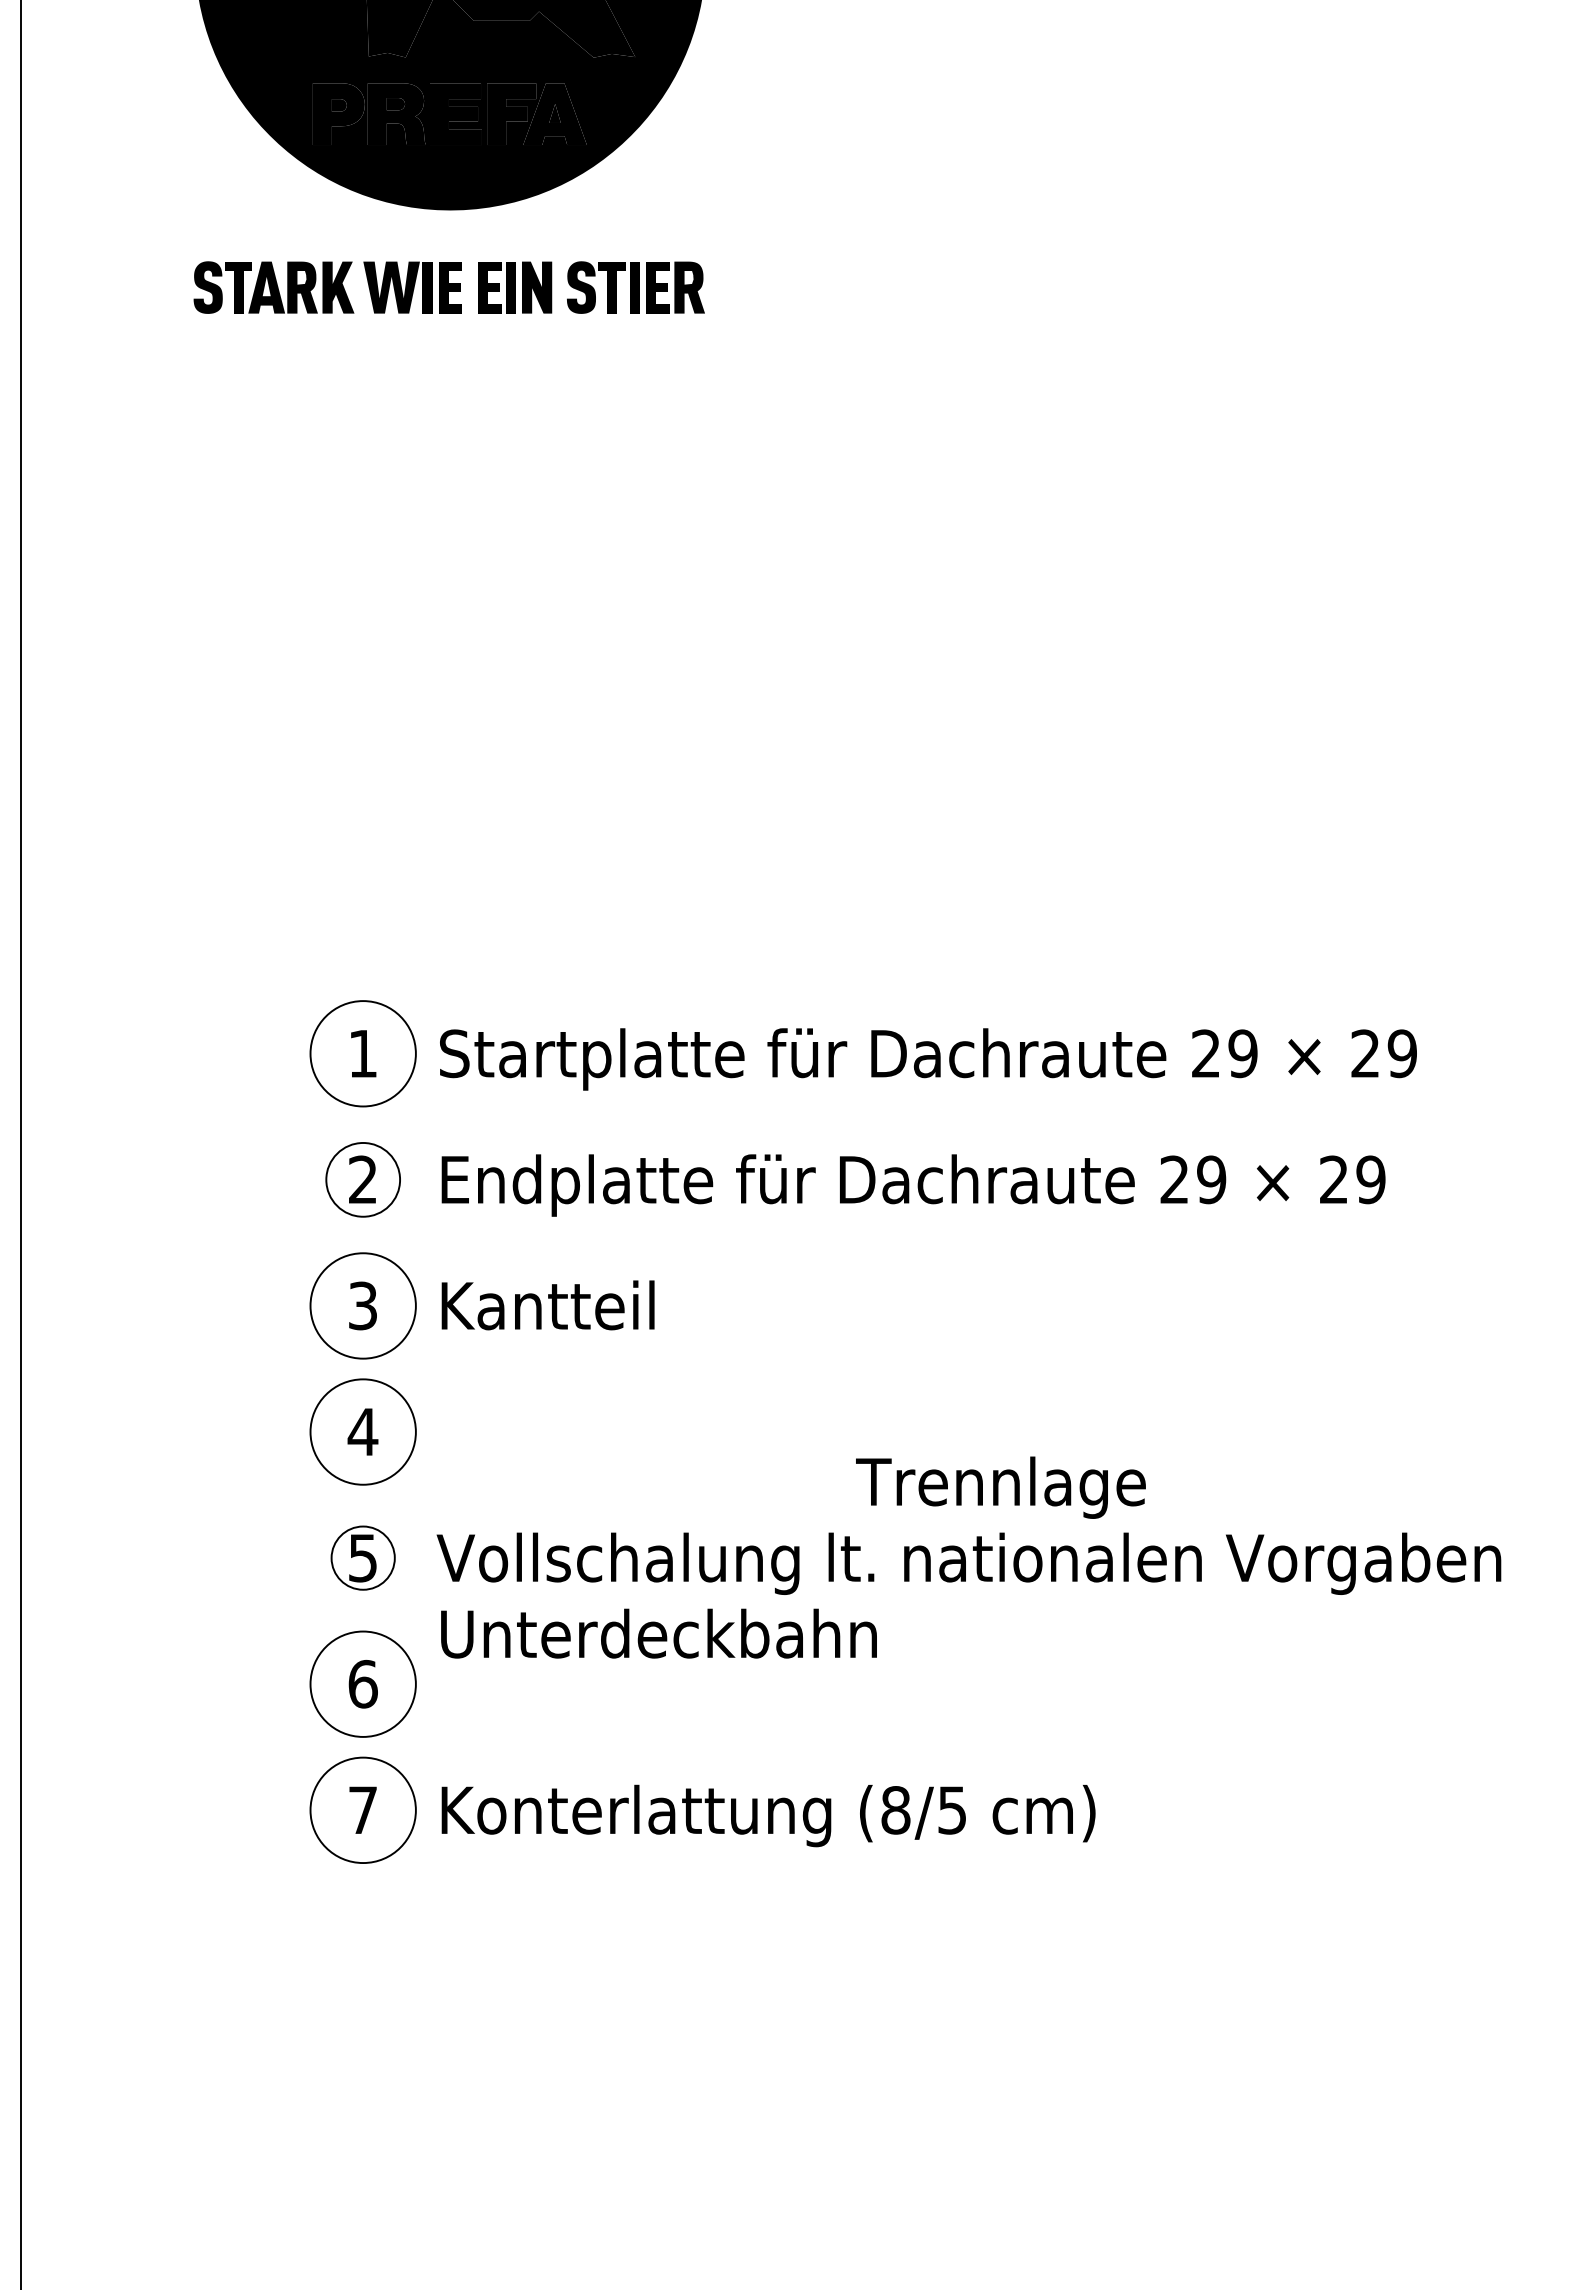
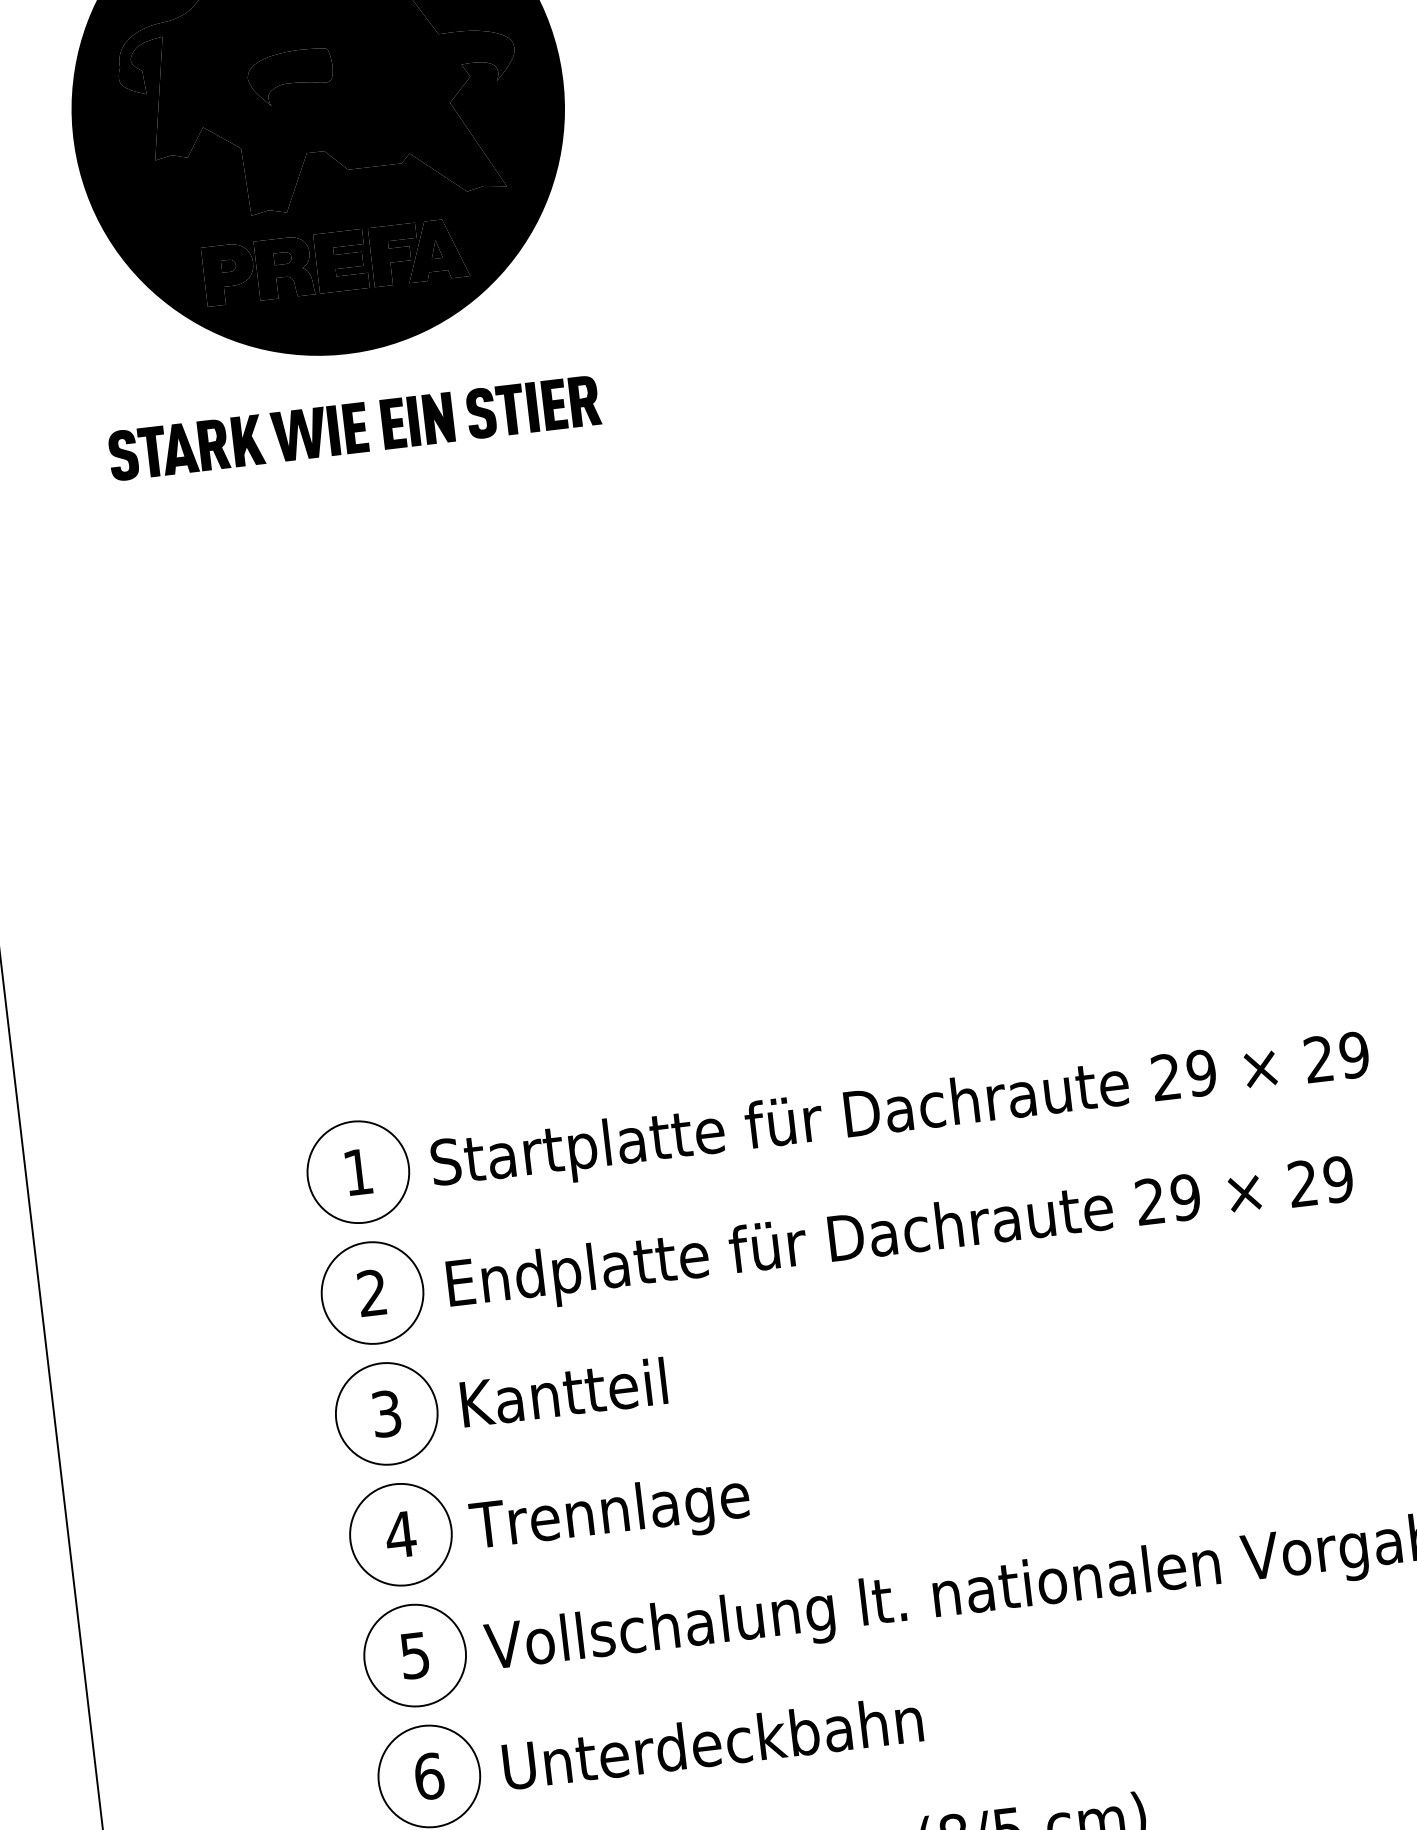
circle: (362, 1179) -> (371, 1292), size x1.43
text: (1000, 1487) -> (609, 1515), moved
circle: (362, 1557) -> (414, 1655), size x1.67
text: (658, 1633) -> (712, 1742), moved

